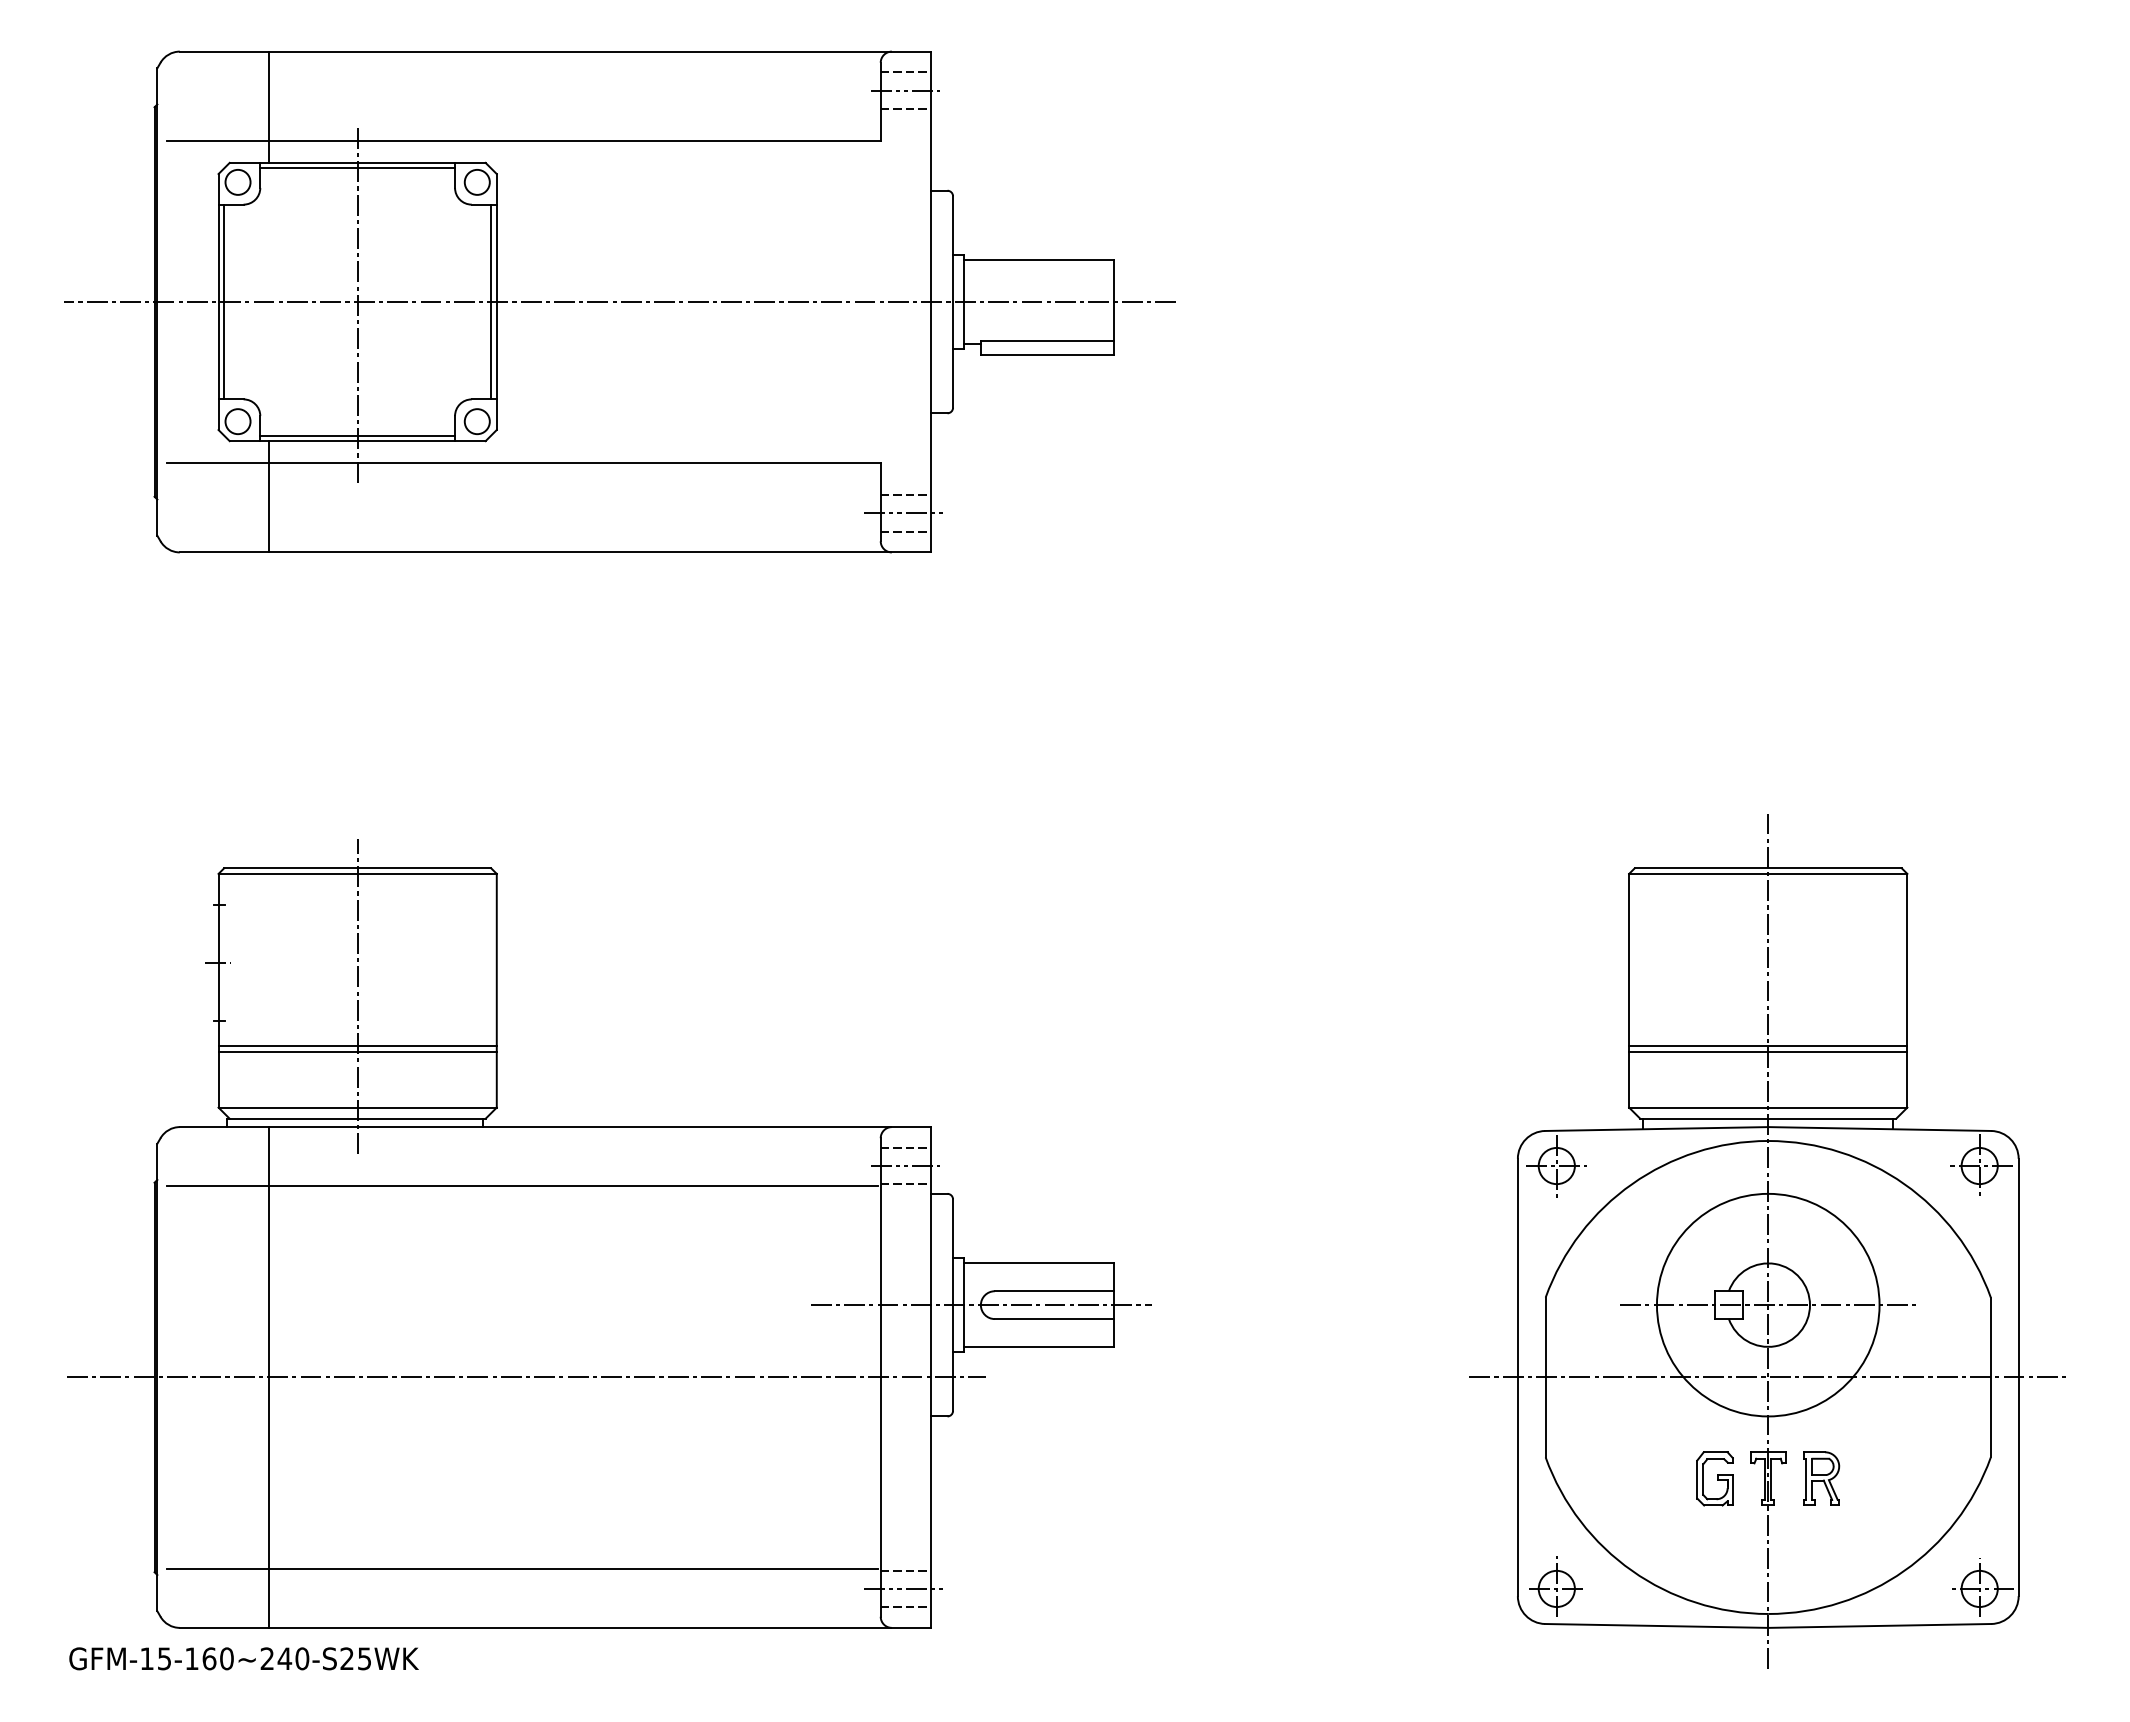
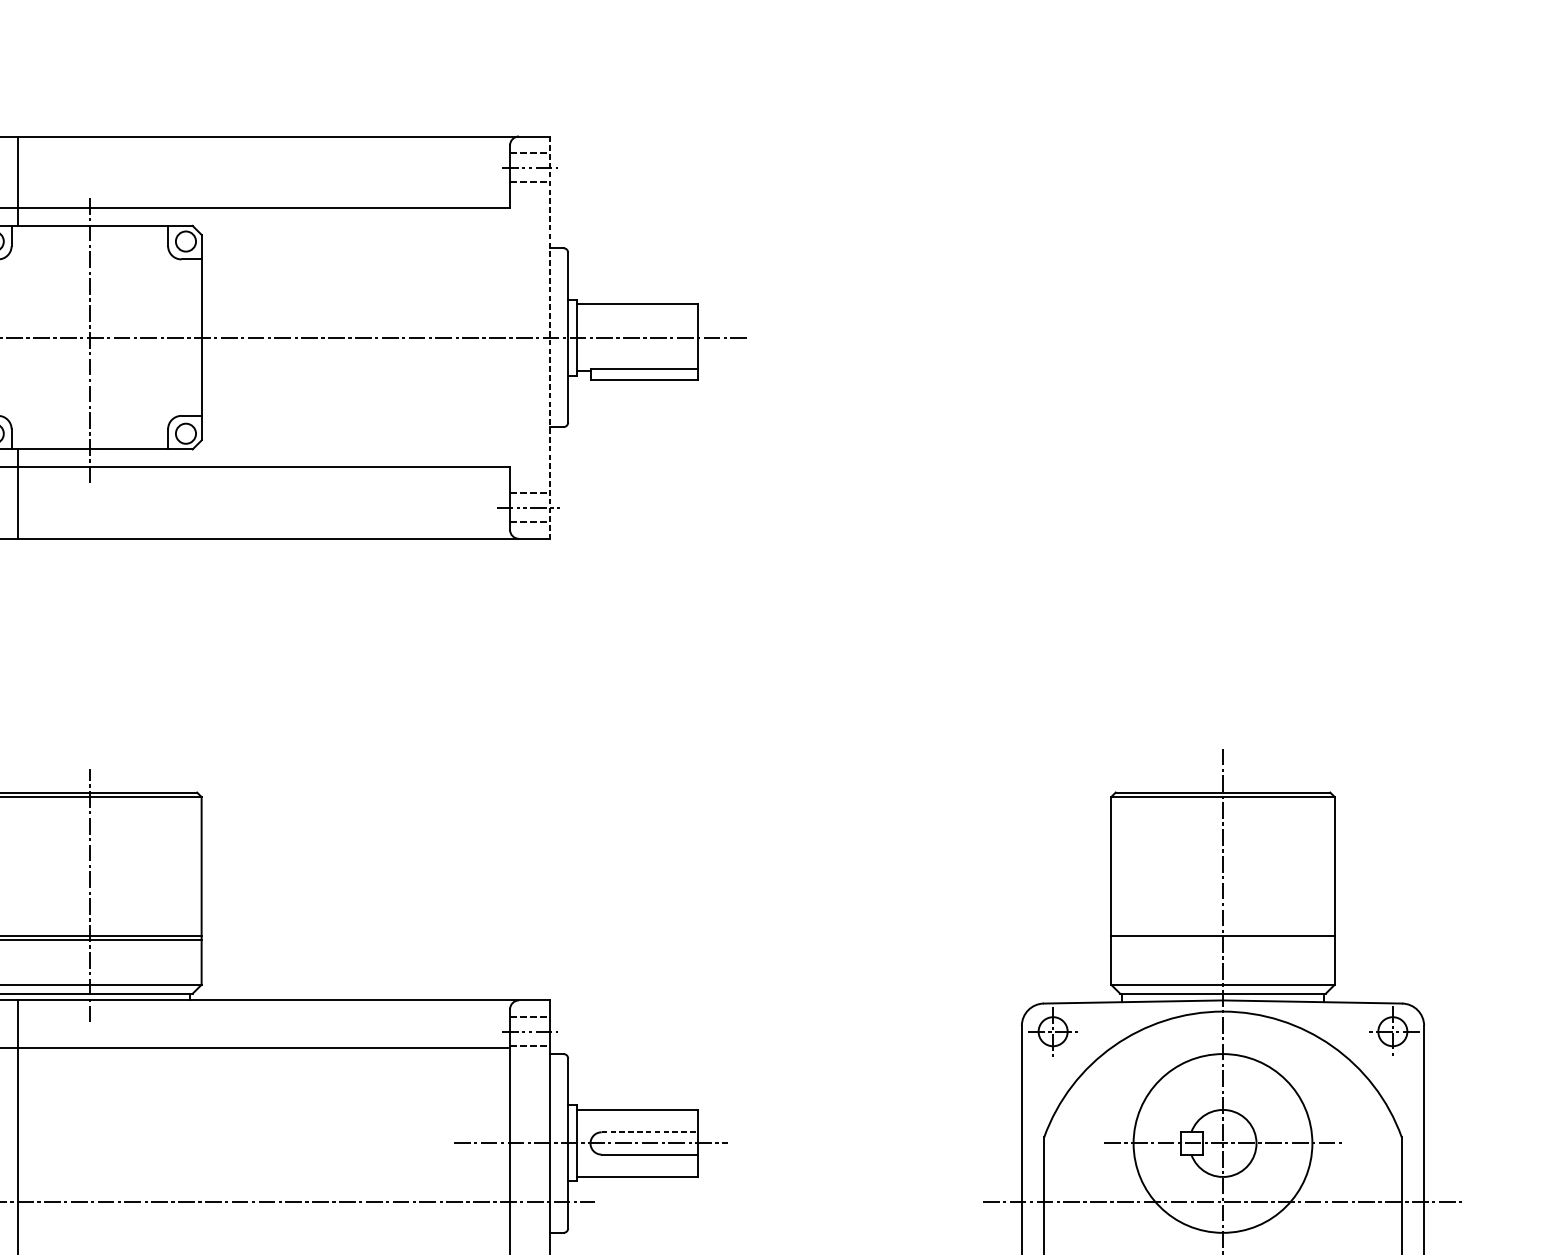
line: (357, 168) -> (89, 230), removed
line: (491, 301) -> (197, 337), removed
line: (930, 302) -> (550, 338), solid -> dashed
line: (357, 435) -> (89, 444), removed
line: (1768, 1051) -> (1223, 939), removed
line: (1054, 1291) -> (649, 1132), solid -> dashed

